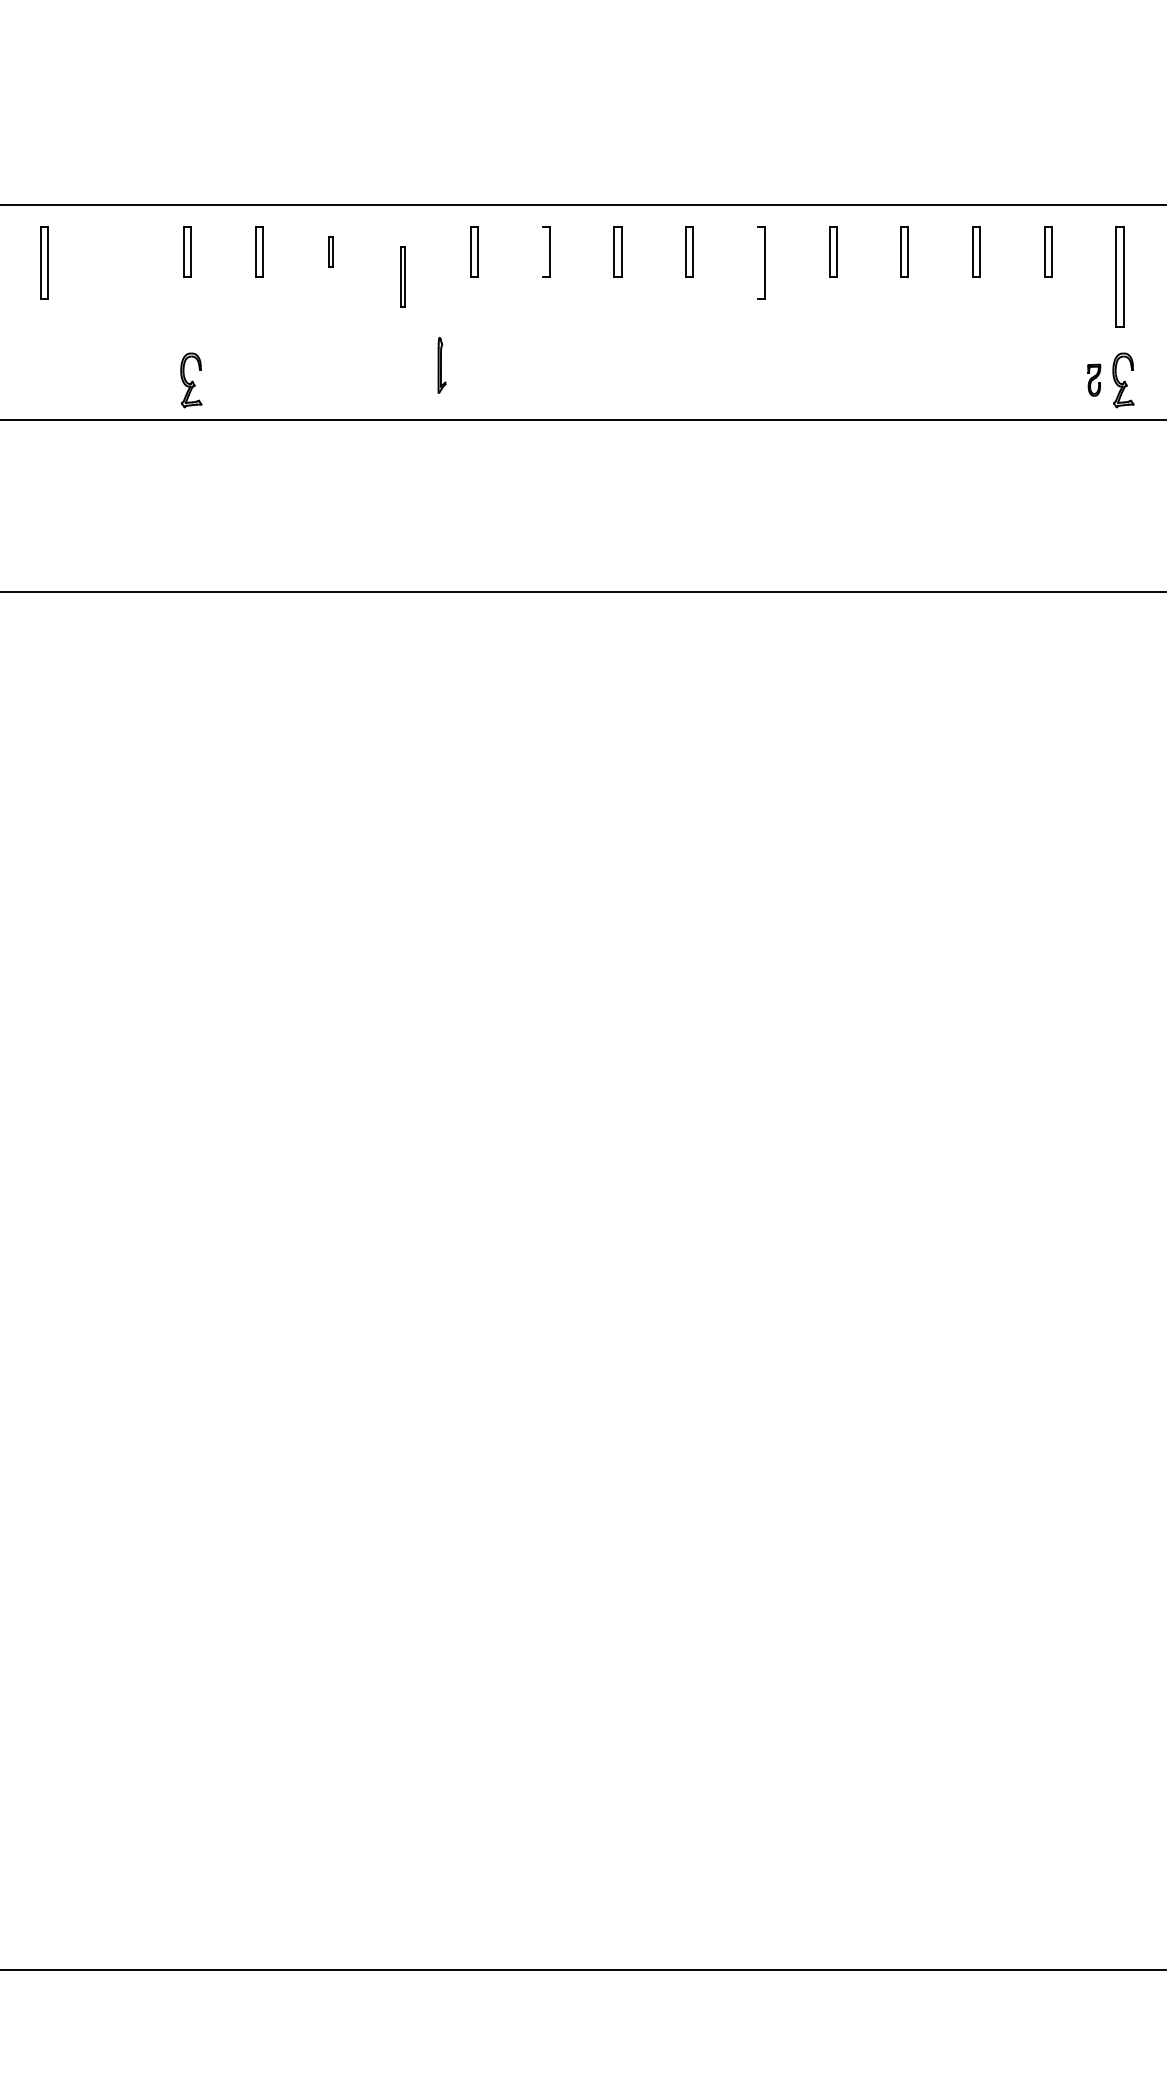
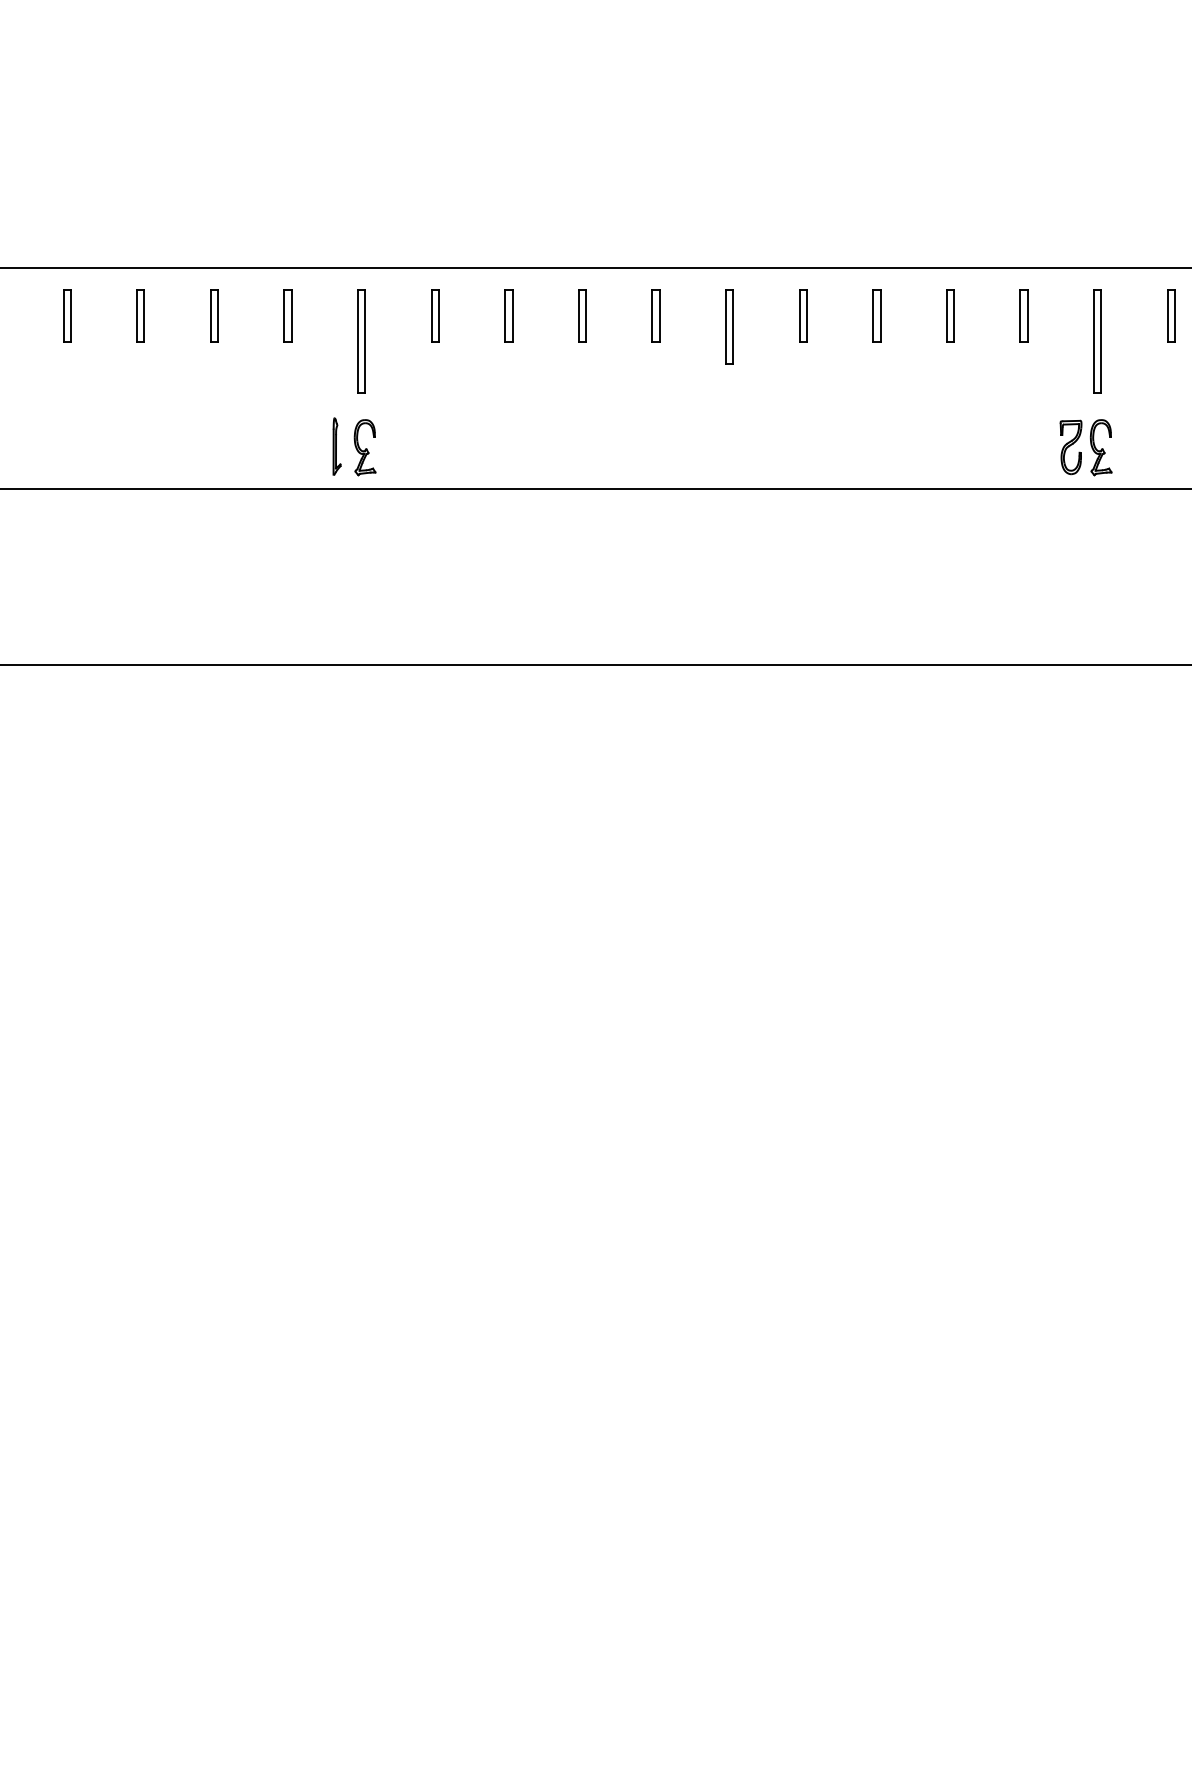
part: (115, 251) -> (66, 315), added
part: (331, 251) -> (288, 315), size x1.67
line: (542, 251) -> (504, 315), added
line: (757, 262) -> (725, 326), added
part: (402, 276) -> (361, 341), size x1.67
part: (441, 364) -> (336, 445), moved
part: (191, 380) -> (365, 447), moved
part: (1094, 380) -> (1071, 447), size x1.67

